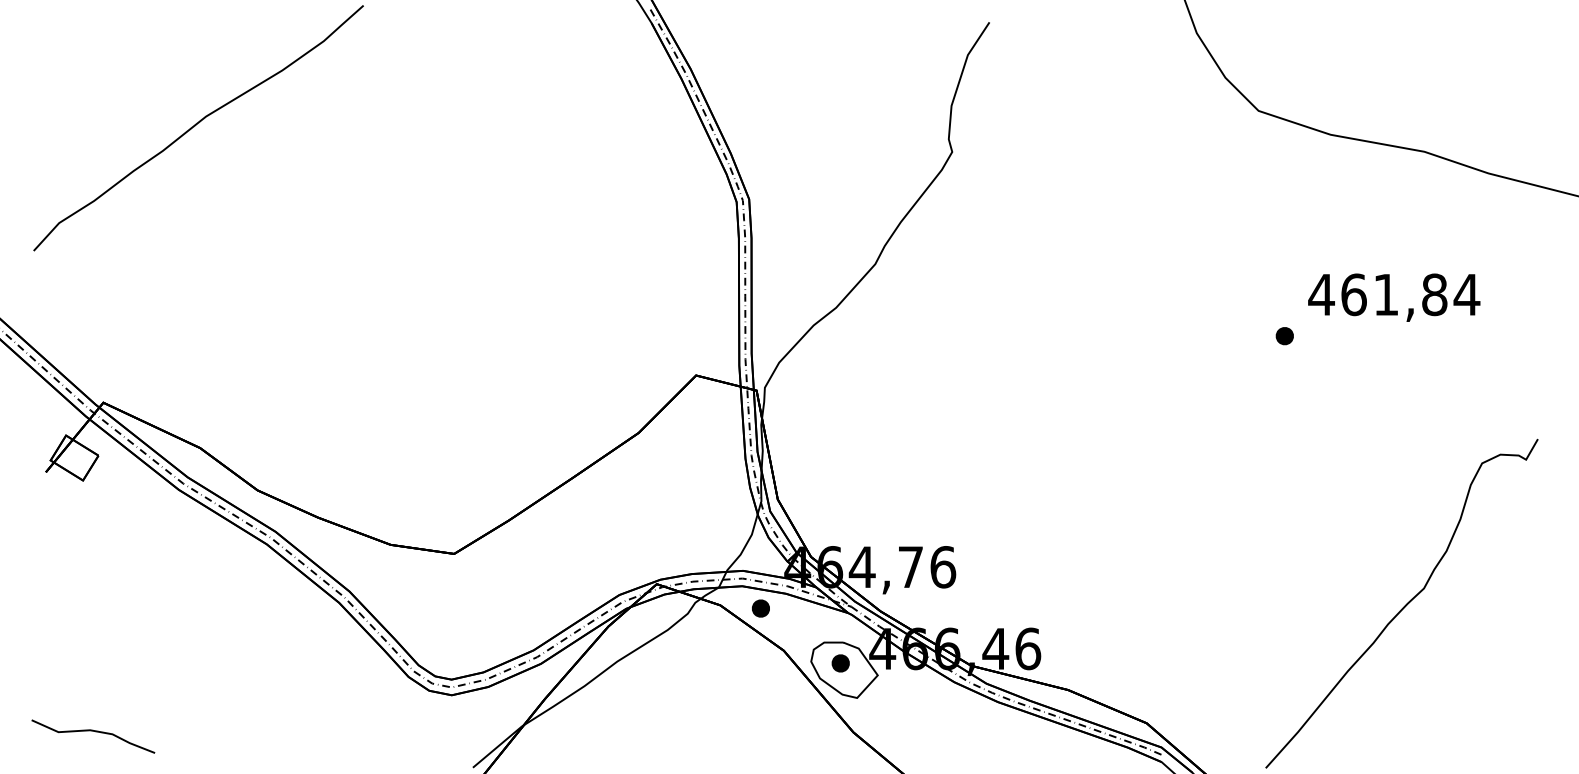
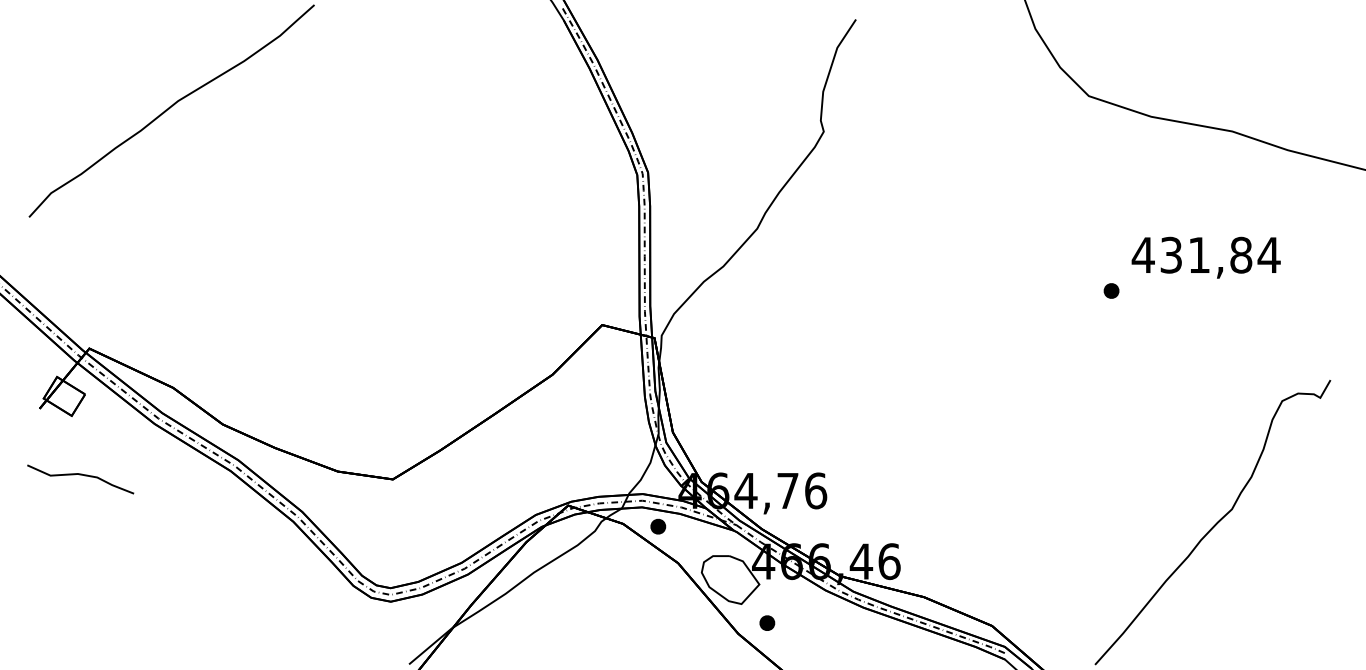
text: (1354, 293) -> (1171, 254), 461,84 -> 431,84
part: (840, 662) -> (767, 622), moved
curve: (93, 732) -> (80, 475), moved

